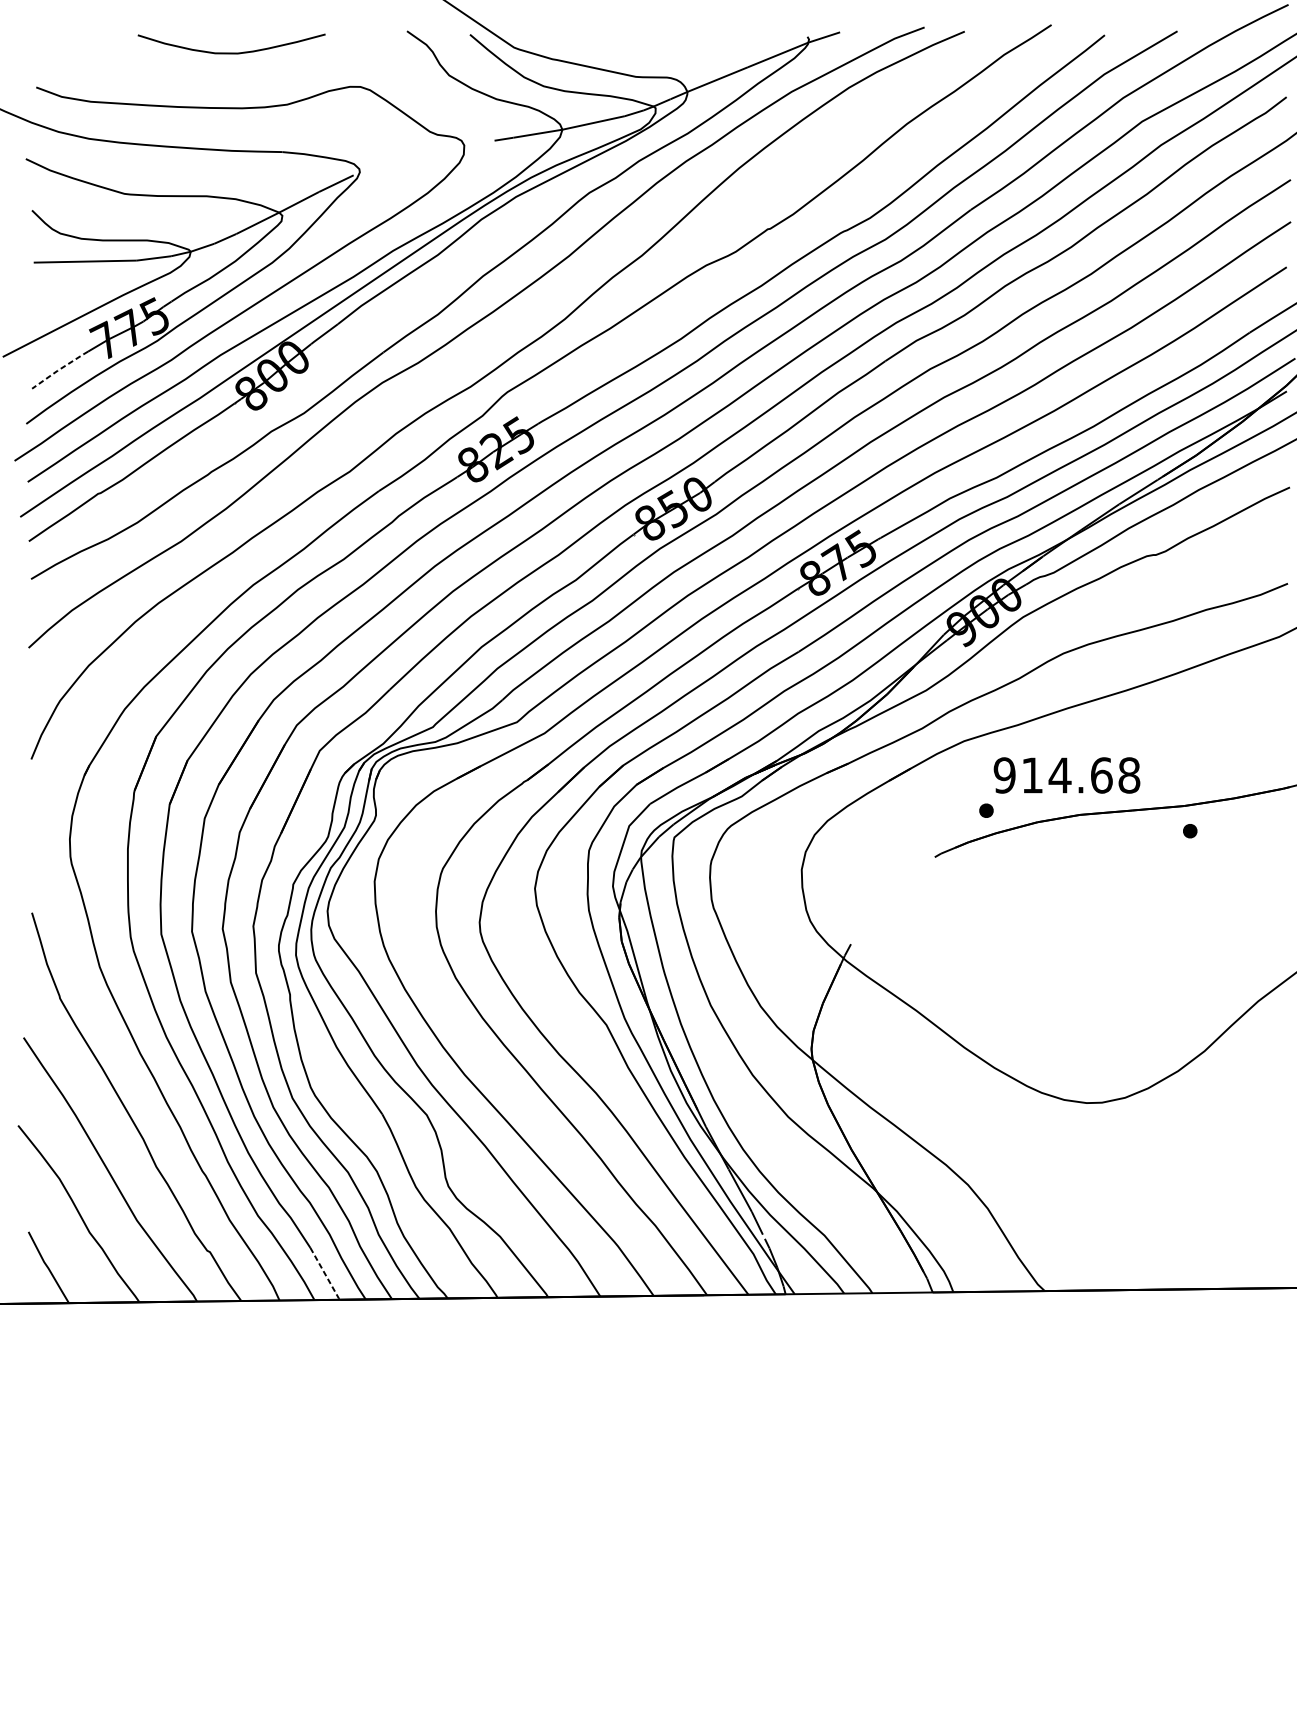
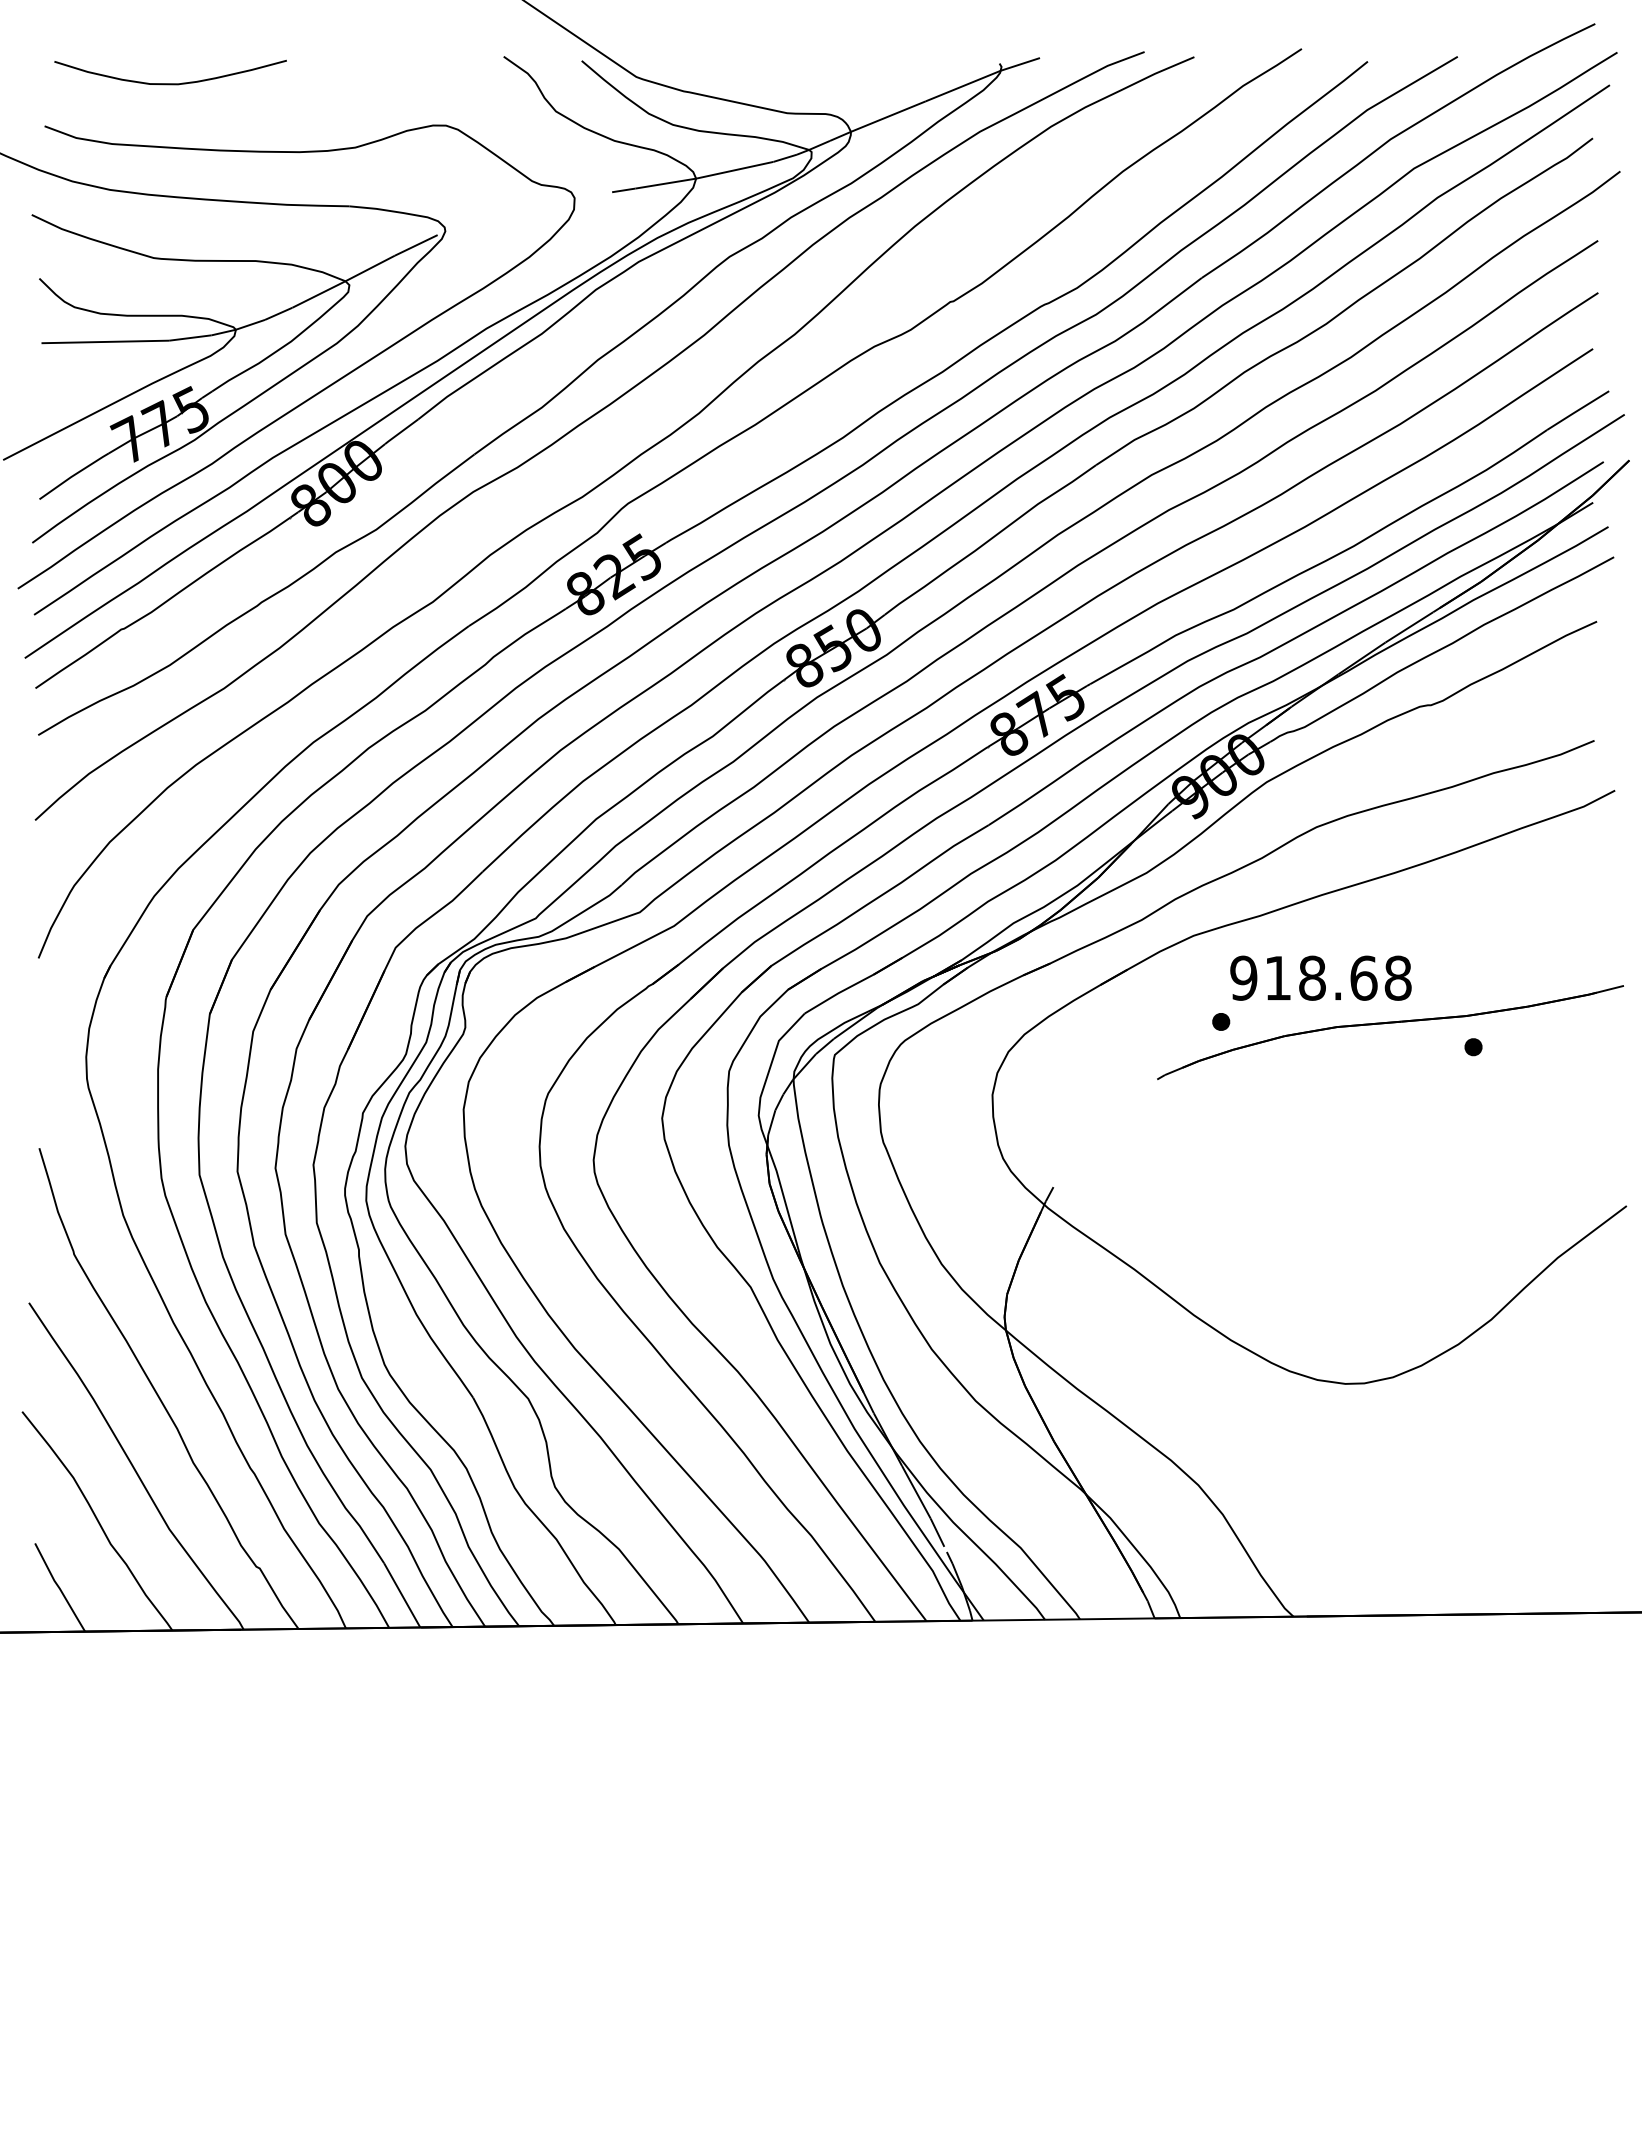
curve: (231, 52) -> (170, 83), moved
line: (59, 369) -> (73, 475), dashed -> solid
text: (1060, 774) -> (1312, 977), 914.68 -> 918.68
line: (325, 1273) -> (402, 1595), dashed -> solid

